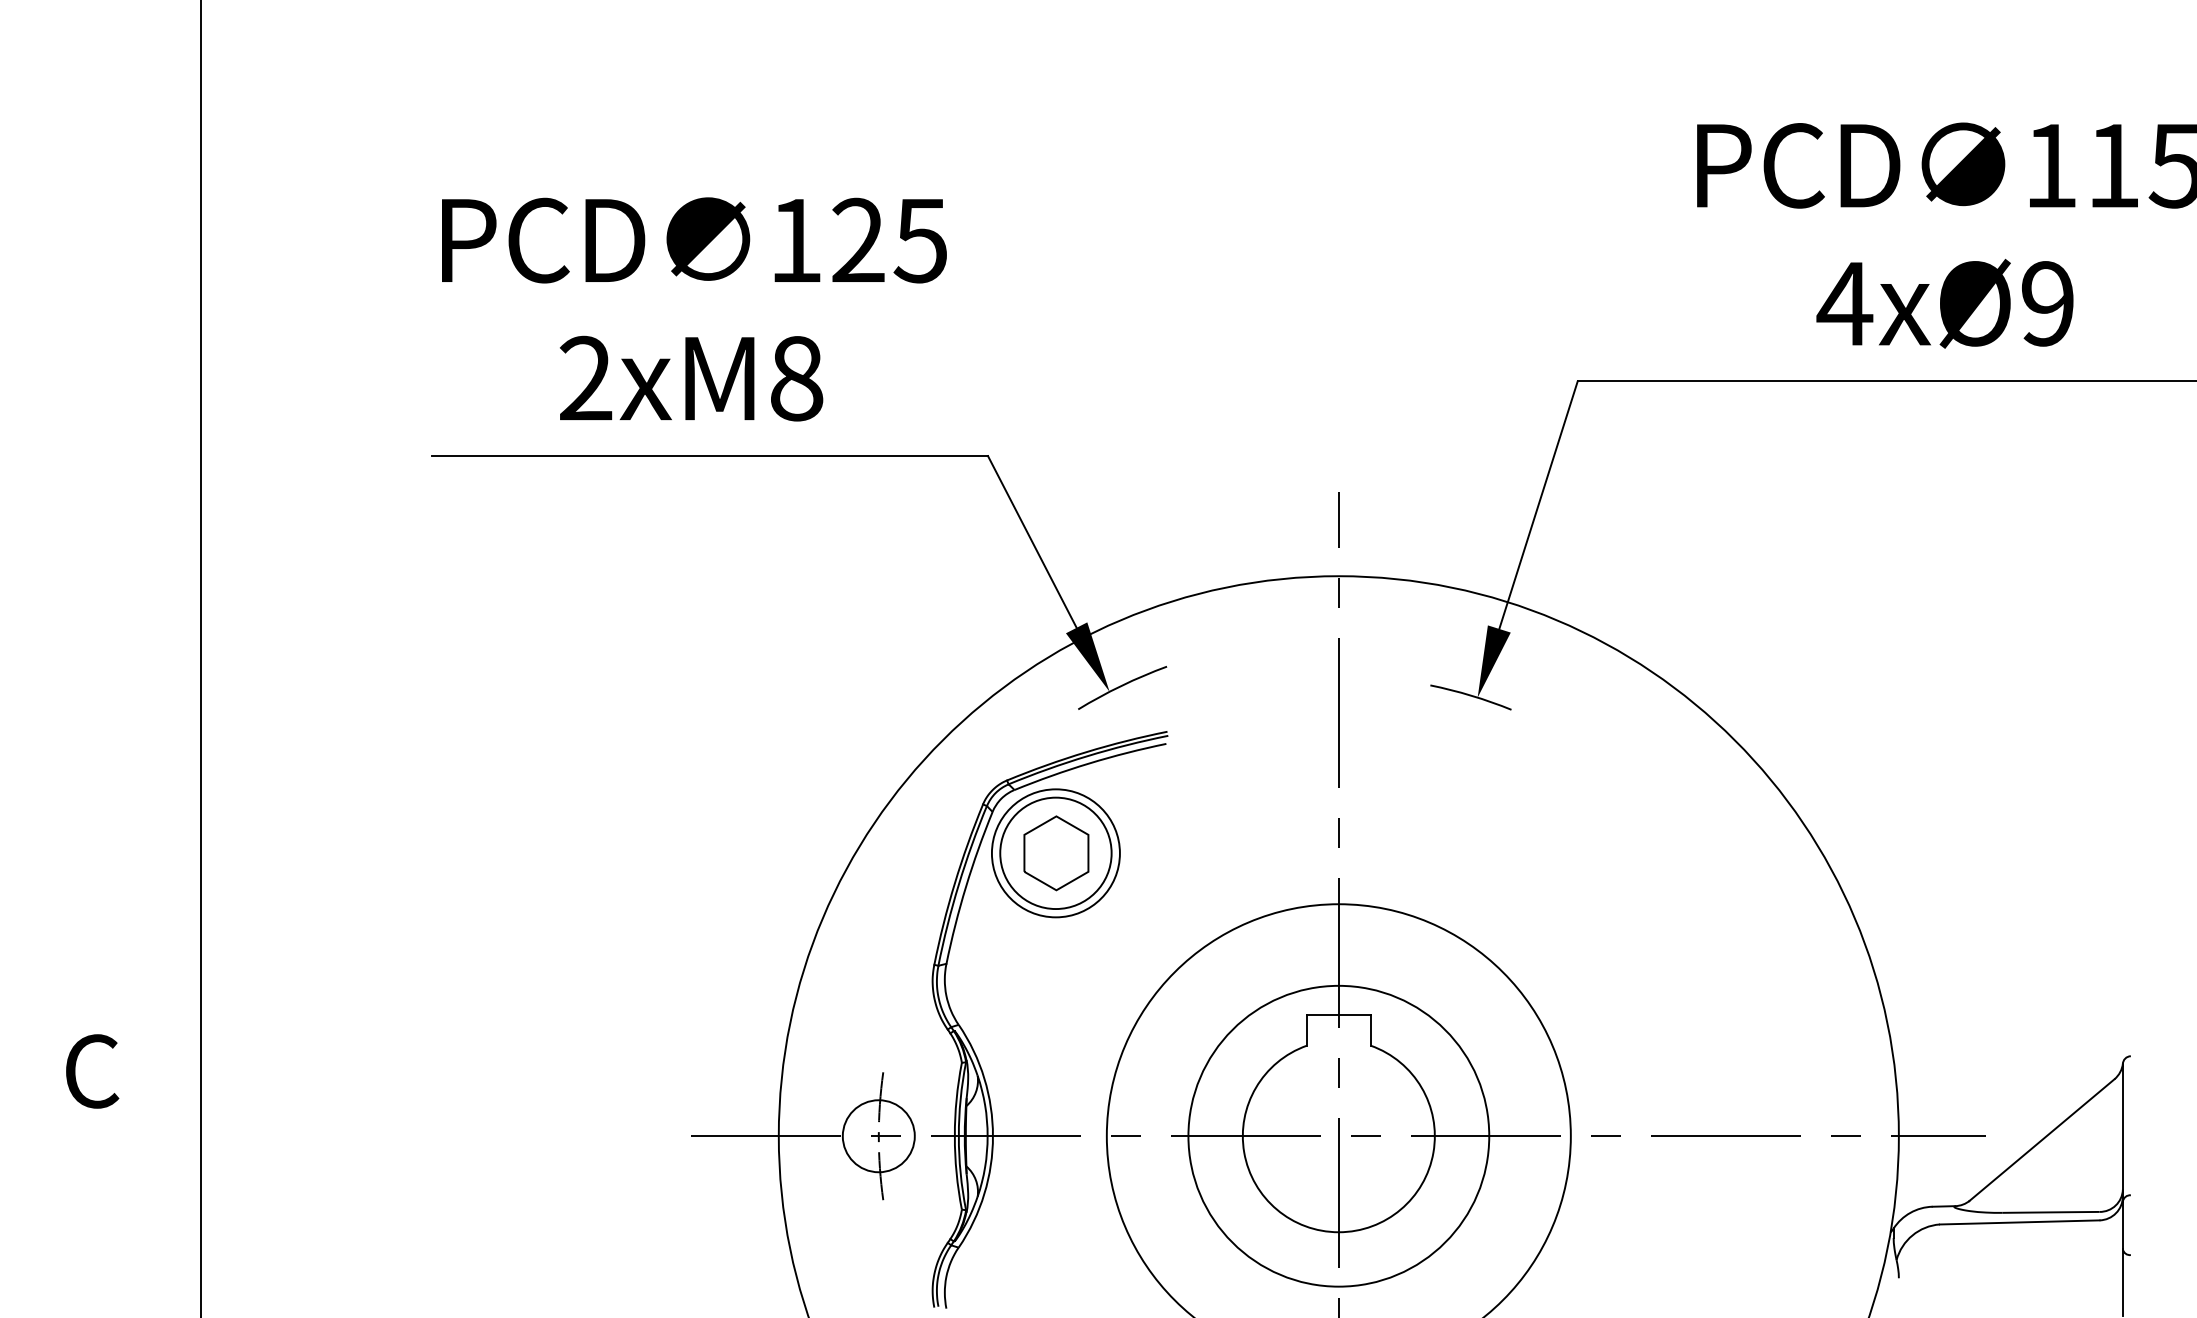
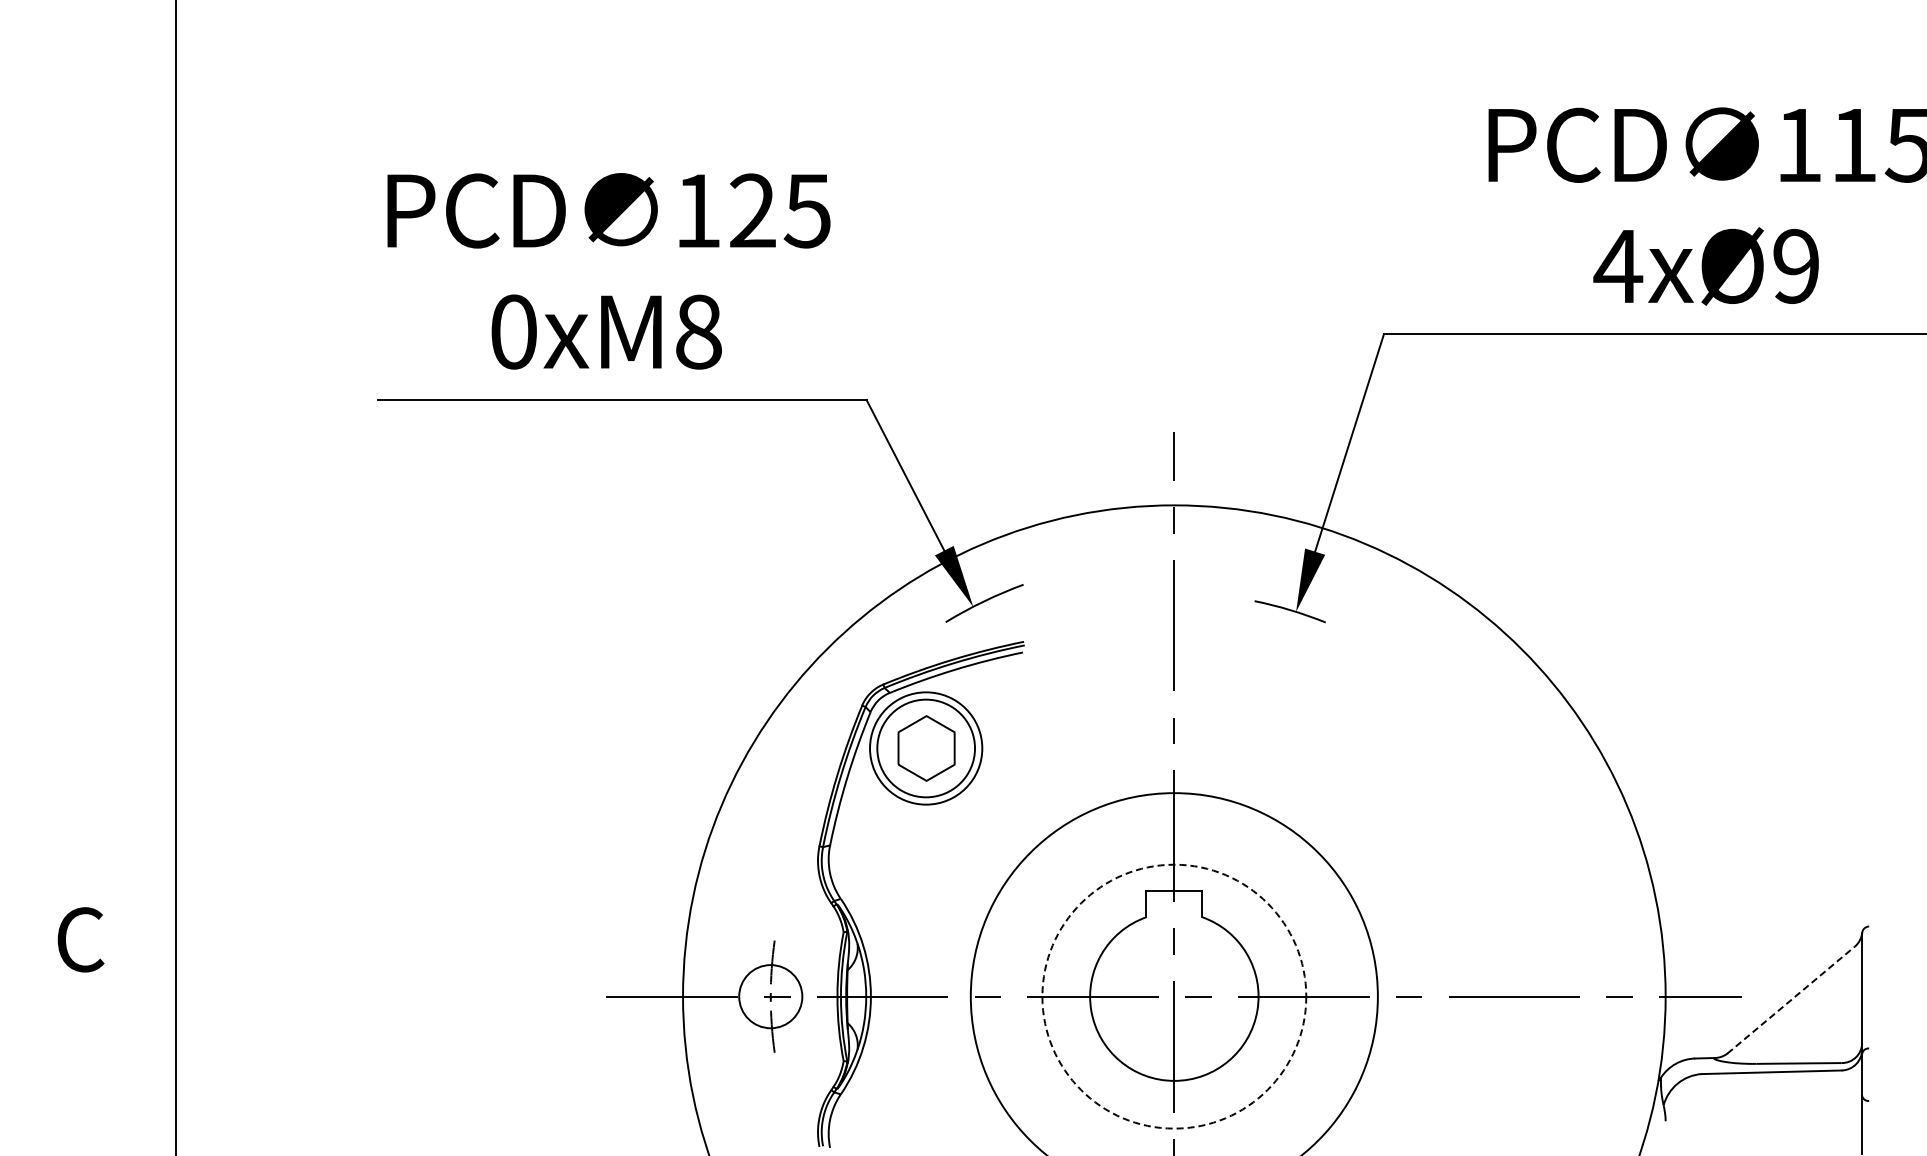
text: (585, 378) -> (513, 331), 2xM8 -> 0xM8
circle: (1339, 1136) -> (1174, 996), solid -> dashed
line: (2042, 1139) -> (1791, 999), solid -> dashed

